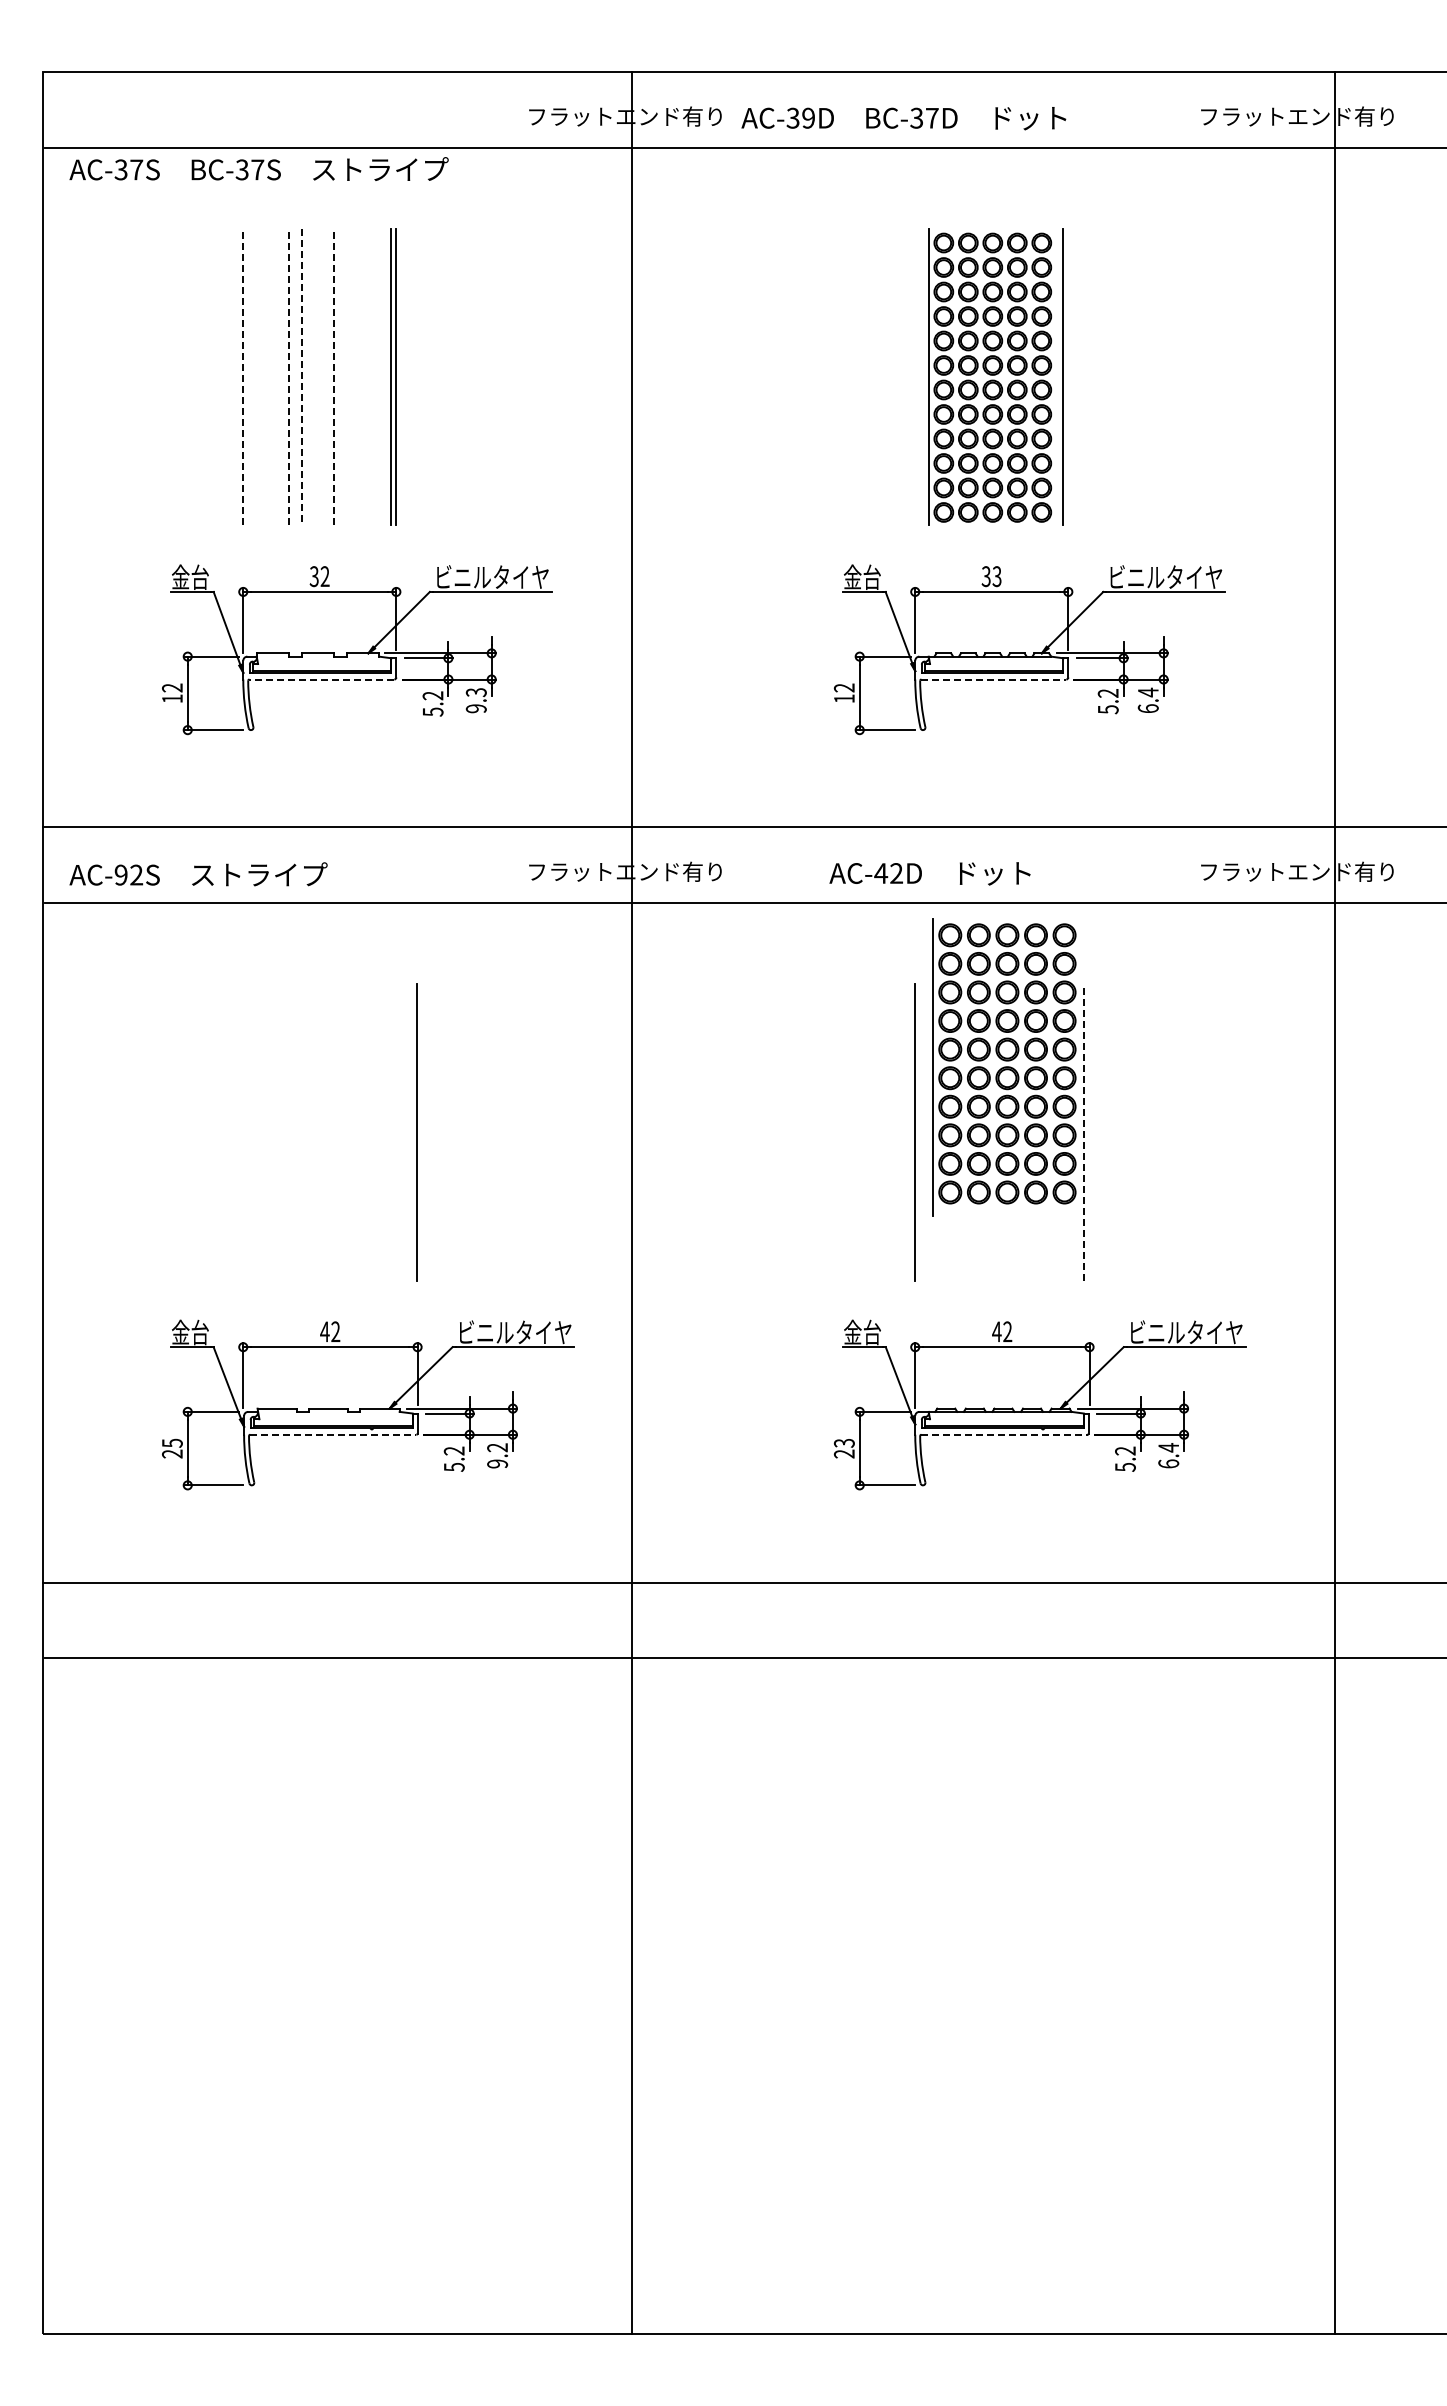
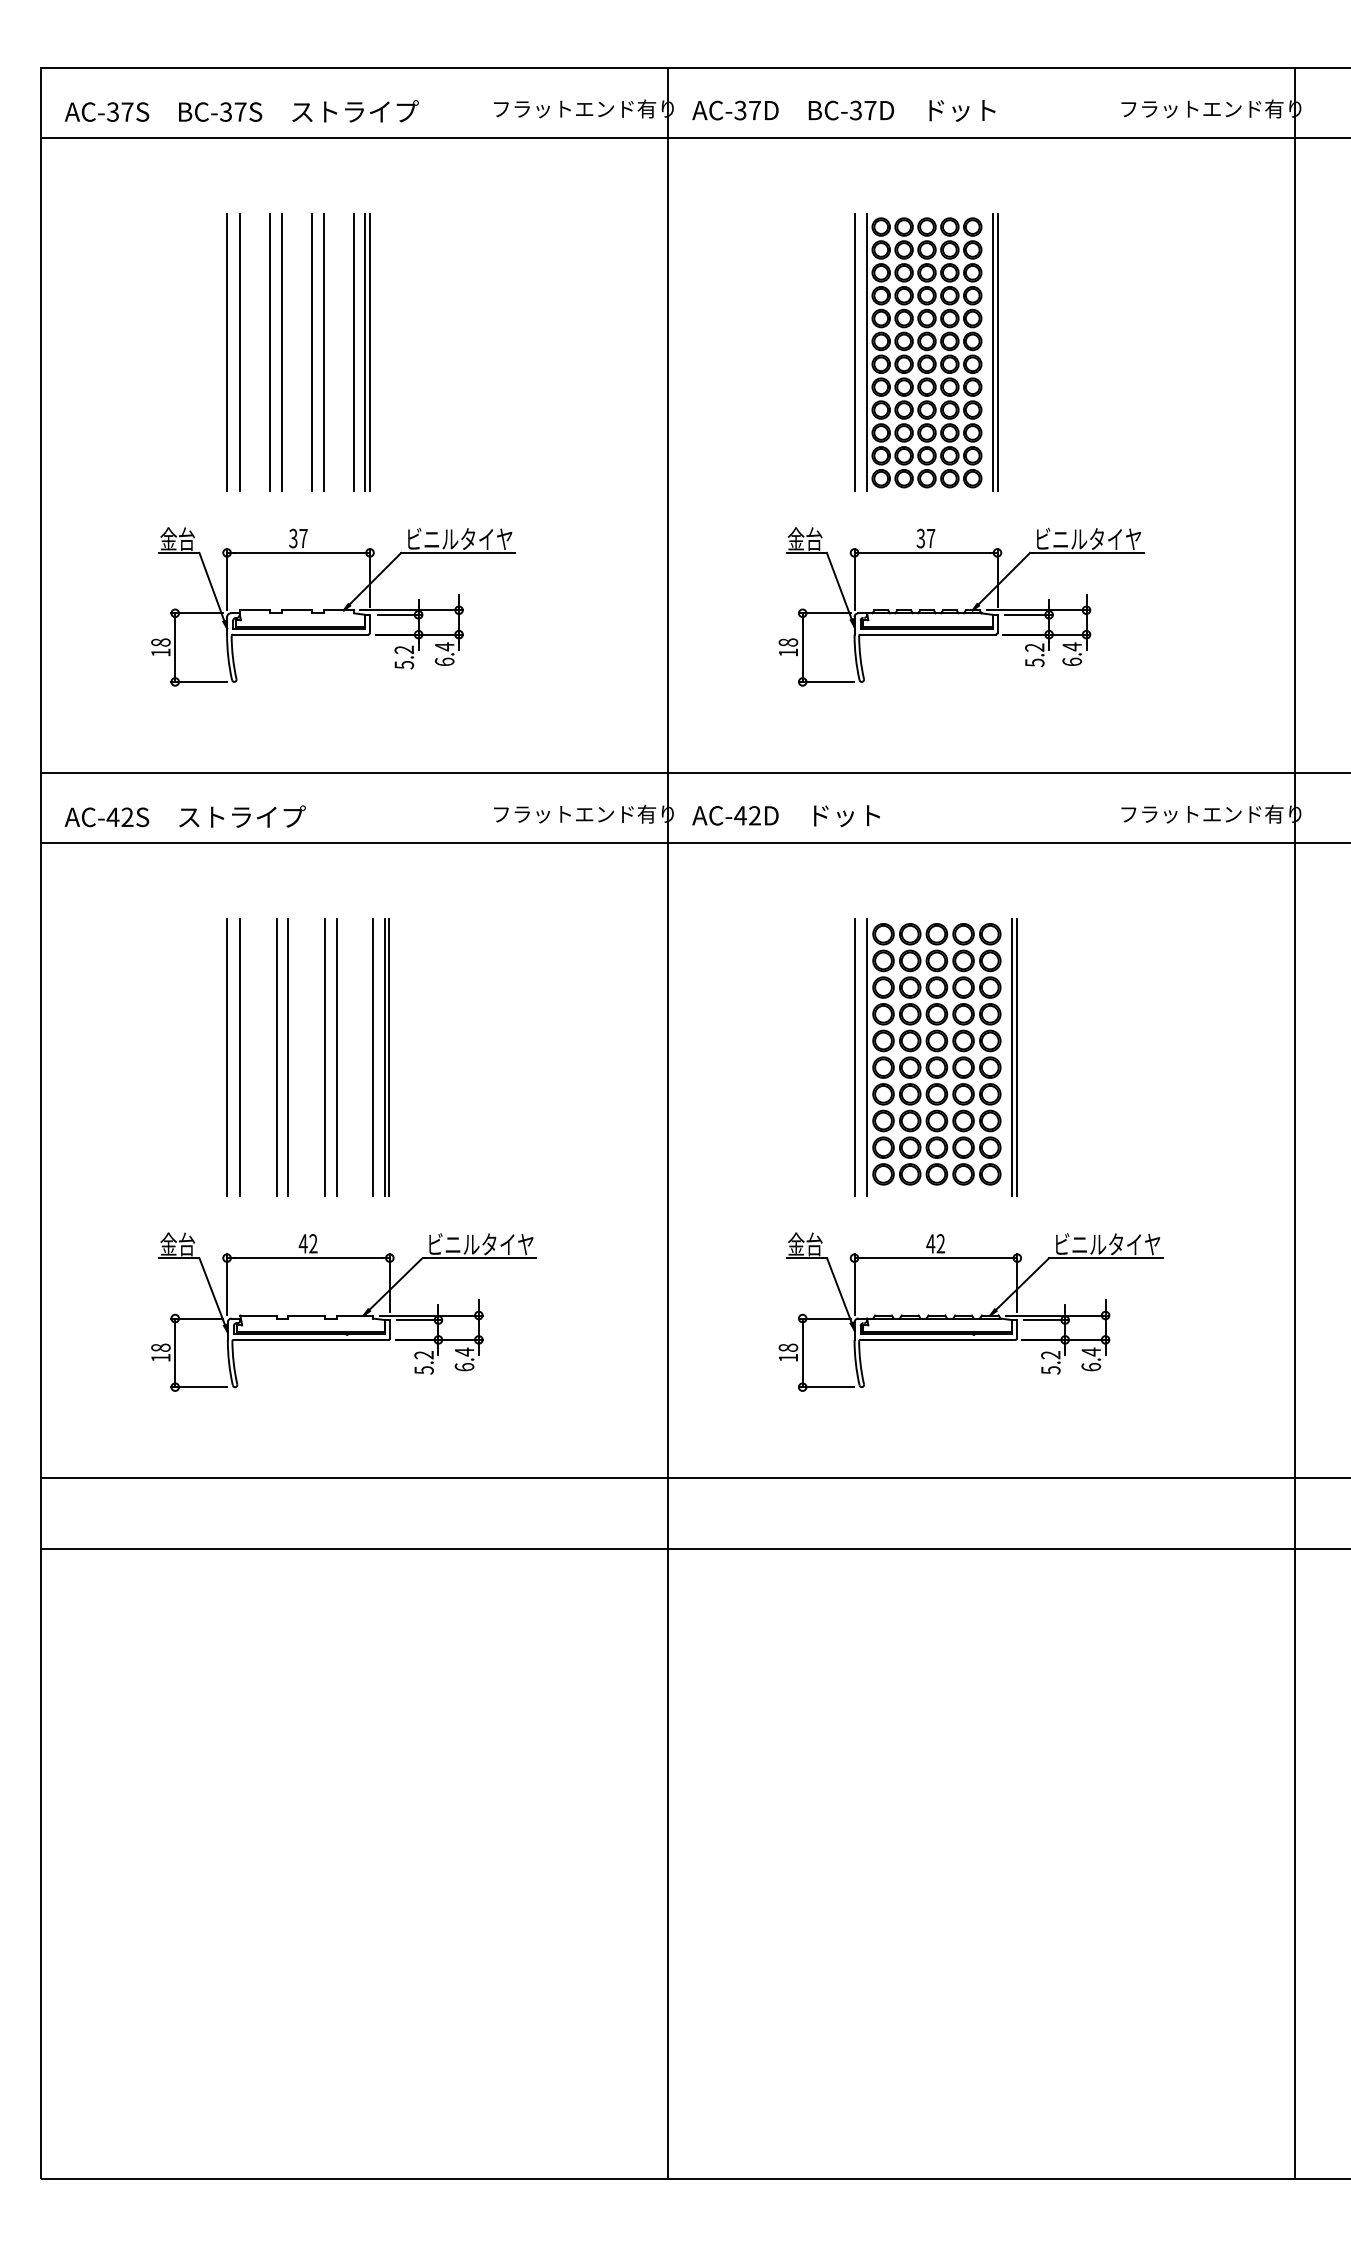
text: (808, 117) -> (754, 109), AC-39D -> AC-37D
text: (258, 168) -> (241, 110), moved
line: (243, 376) -> (227, 351), dashed -> solid
line: (256, 376) -> (239, 351), added
line: (289, 376) -> (270, 351), dashed -> solid
line: (334, 376) -> (312, 351), dashed -> solid
line: (346, 376) -> (323, 351), added
line: (378, 376) -> (353, 351), added
line: (915, 376) -> (854, 351), added
line: (1068, 376) -> (997, 351), added
line: (301, 377) -> (281, 352), dashed -> solid
text: (324, 576) -> (302, 538), 32 -> 37
text: (996, 576) -> (930, 538), 33 -> 37
line: (321, 679) -> (300, 634), dashed -> solid
line: (994, 679) -> (928, 634), dashed -> solid
text: (172, 687) -> (160, 642), 12 -> 18
text: (844, 687) -> (788, 642), 12 -> 18
text: (475, 700) -> (443, 654), 9.3 -> 6.4
text: (929, 873) -> (785, 815), moved
text: (121, 874) -> (113, 816), AC-92S -> AC-42S
part: (1004, 1067) -> (934, 1057), moved
line: (243, 1131) -> (227, 1056), added
line: (256, 1131) -> (239, 1056), added
line: (296, 1131) -> (276, 1056), added
line: (309, 1131) -> (288, 1056), added
line: (348, 1131) -> (325, 1056), added
line: (360, 1131) -> (336, 1056), added
line: (399, 1131) -> (372, 1056), added
line: (411, 1131) -> (384, 1056), added
line: (1083, 1131) -> (1011, 1056), dashed -> solid
line: (1088, 1131) -> (1016, 1056), added
line: (632, 1202) -> (668, 1123), moved
line: (1335, 1202) -> (1295, 1123), moved
line: (333, 1434) -> (311, 1339), dashed -> solid
line: (1004, 1434) -> (937, 1339), dashed -> solid
text: (172, 1448) -> (160, 1352), 25 -> 18
text: (843, 1448) -> (787, 1352), 23 -> 18
text: (497, 1455) -> (464, 1359), 9.2 -> 6.4

